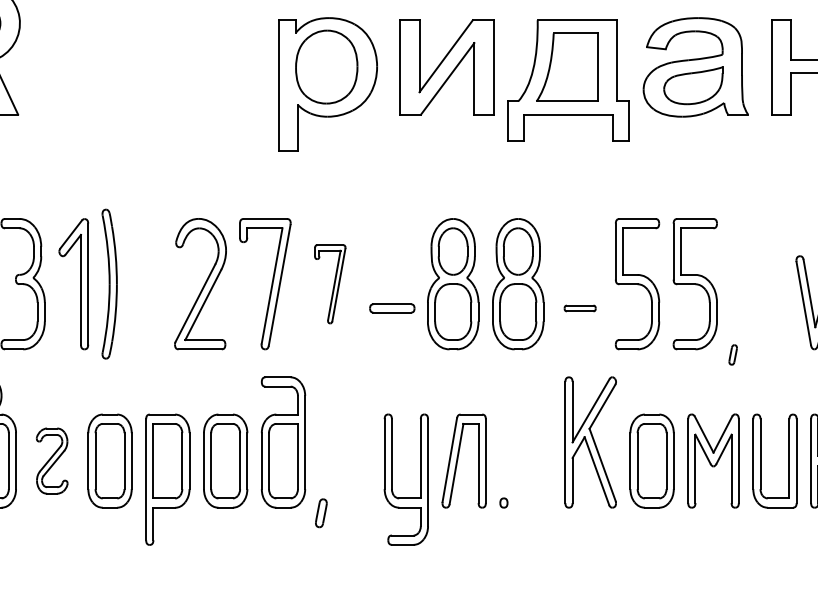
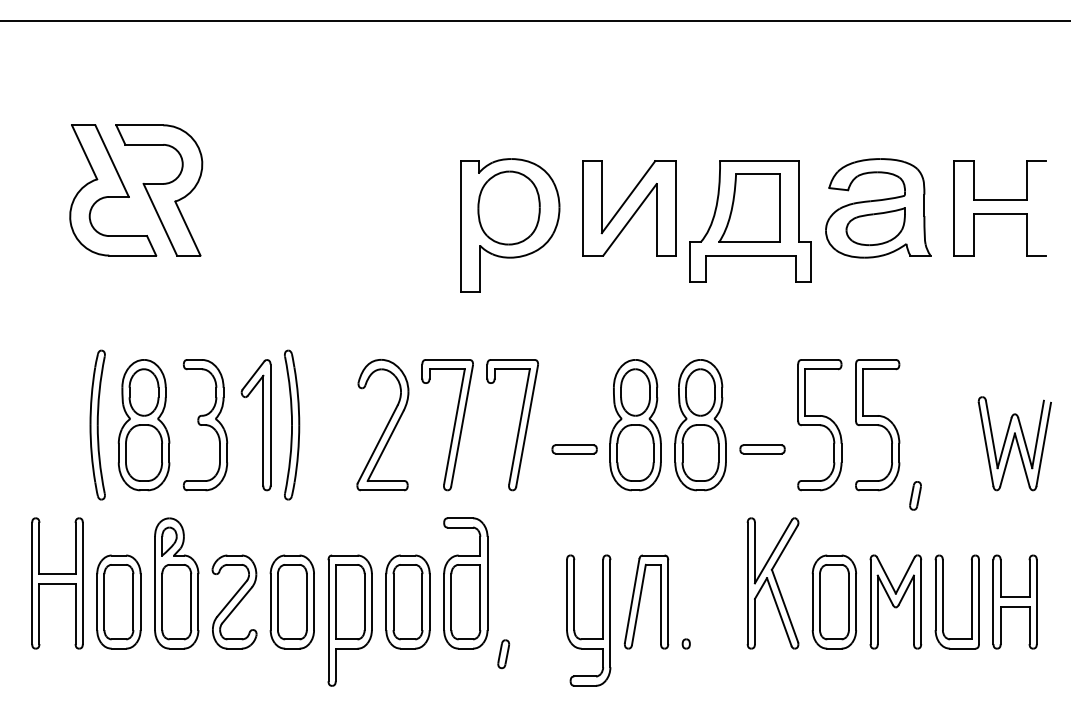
part: (330, 284) -> (512, 425), size x1.67
part: (580, 308) -> (762, 449), size x1.43
part: (733, 354) -> (915, 495), size x1.43
part: (52, 460) -> (234, 601), size x1.43

